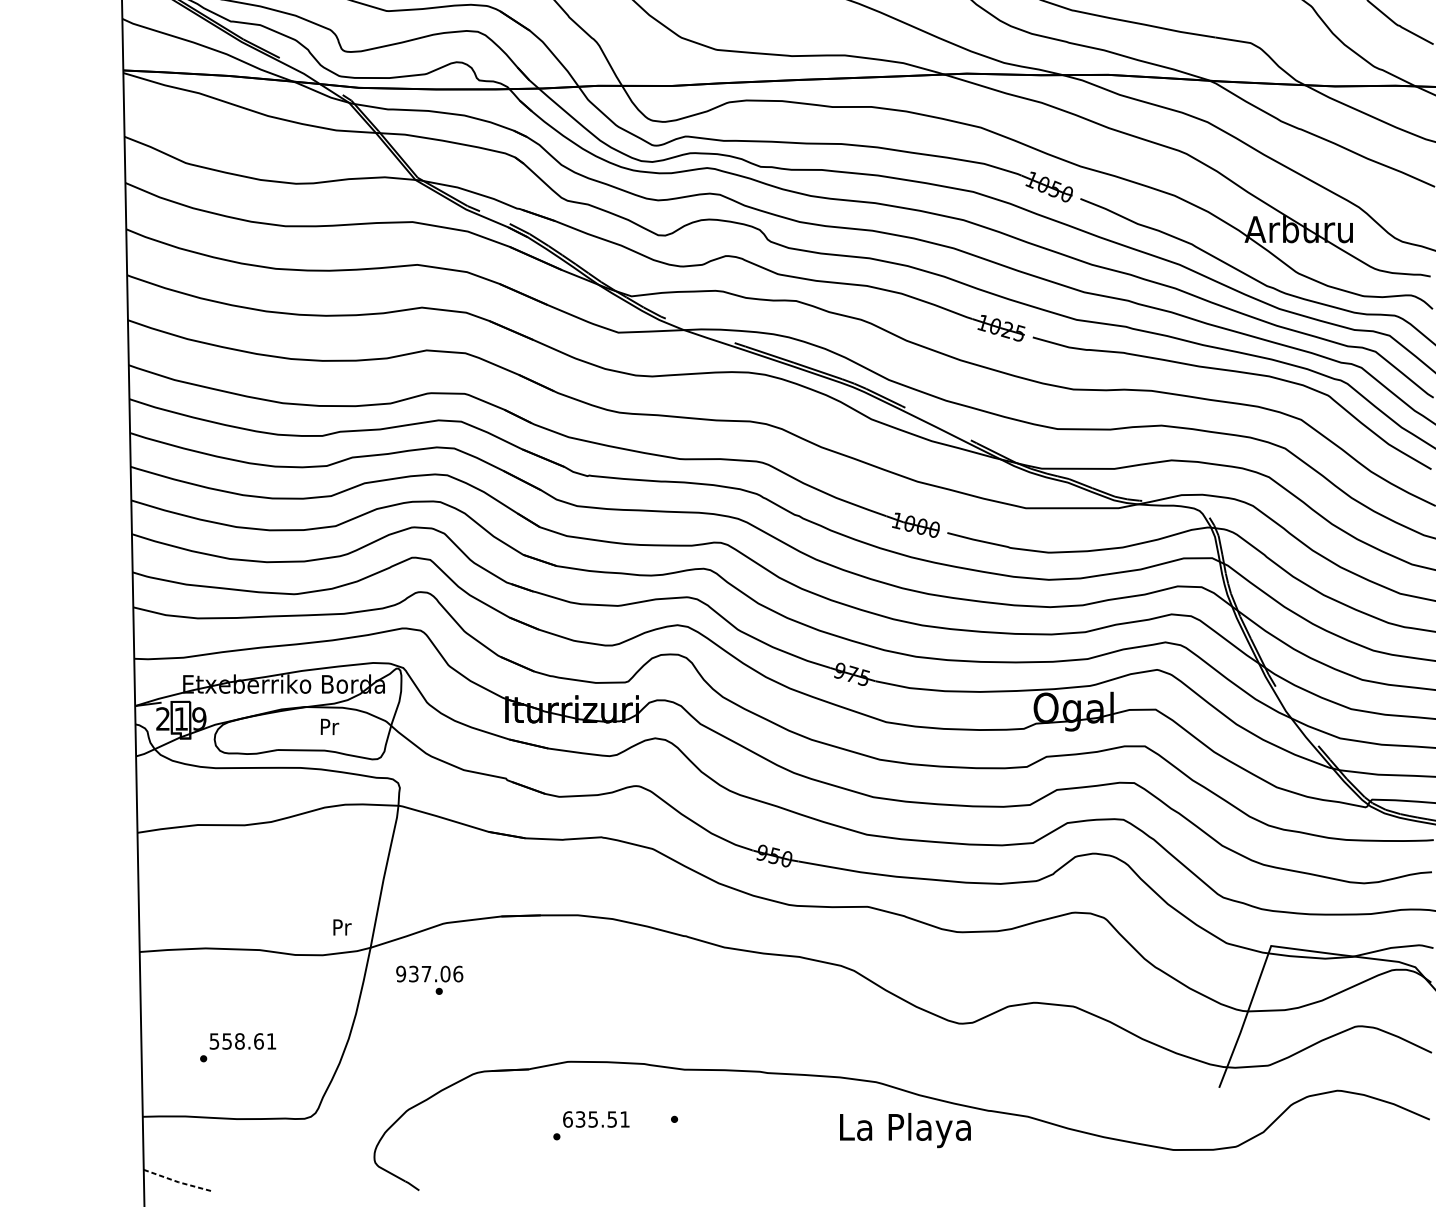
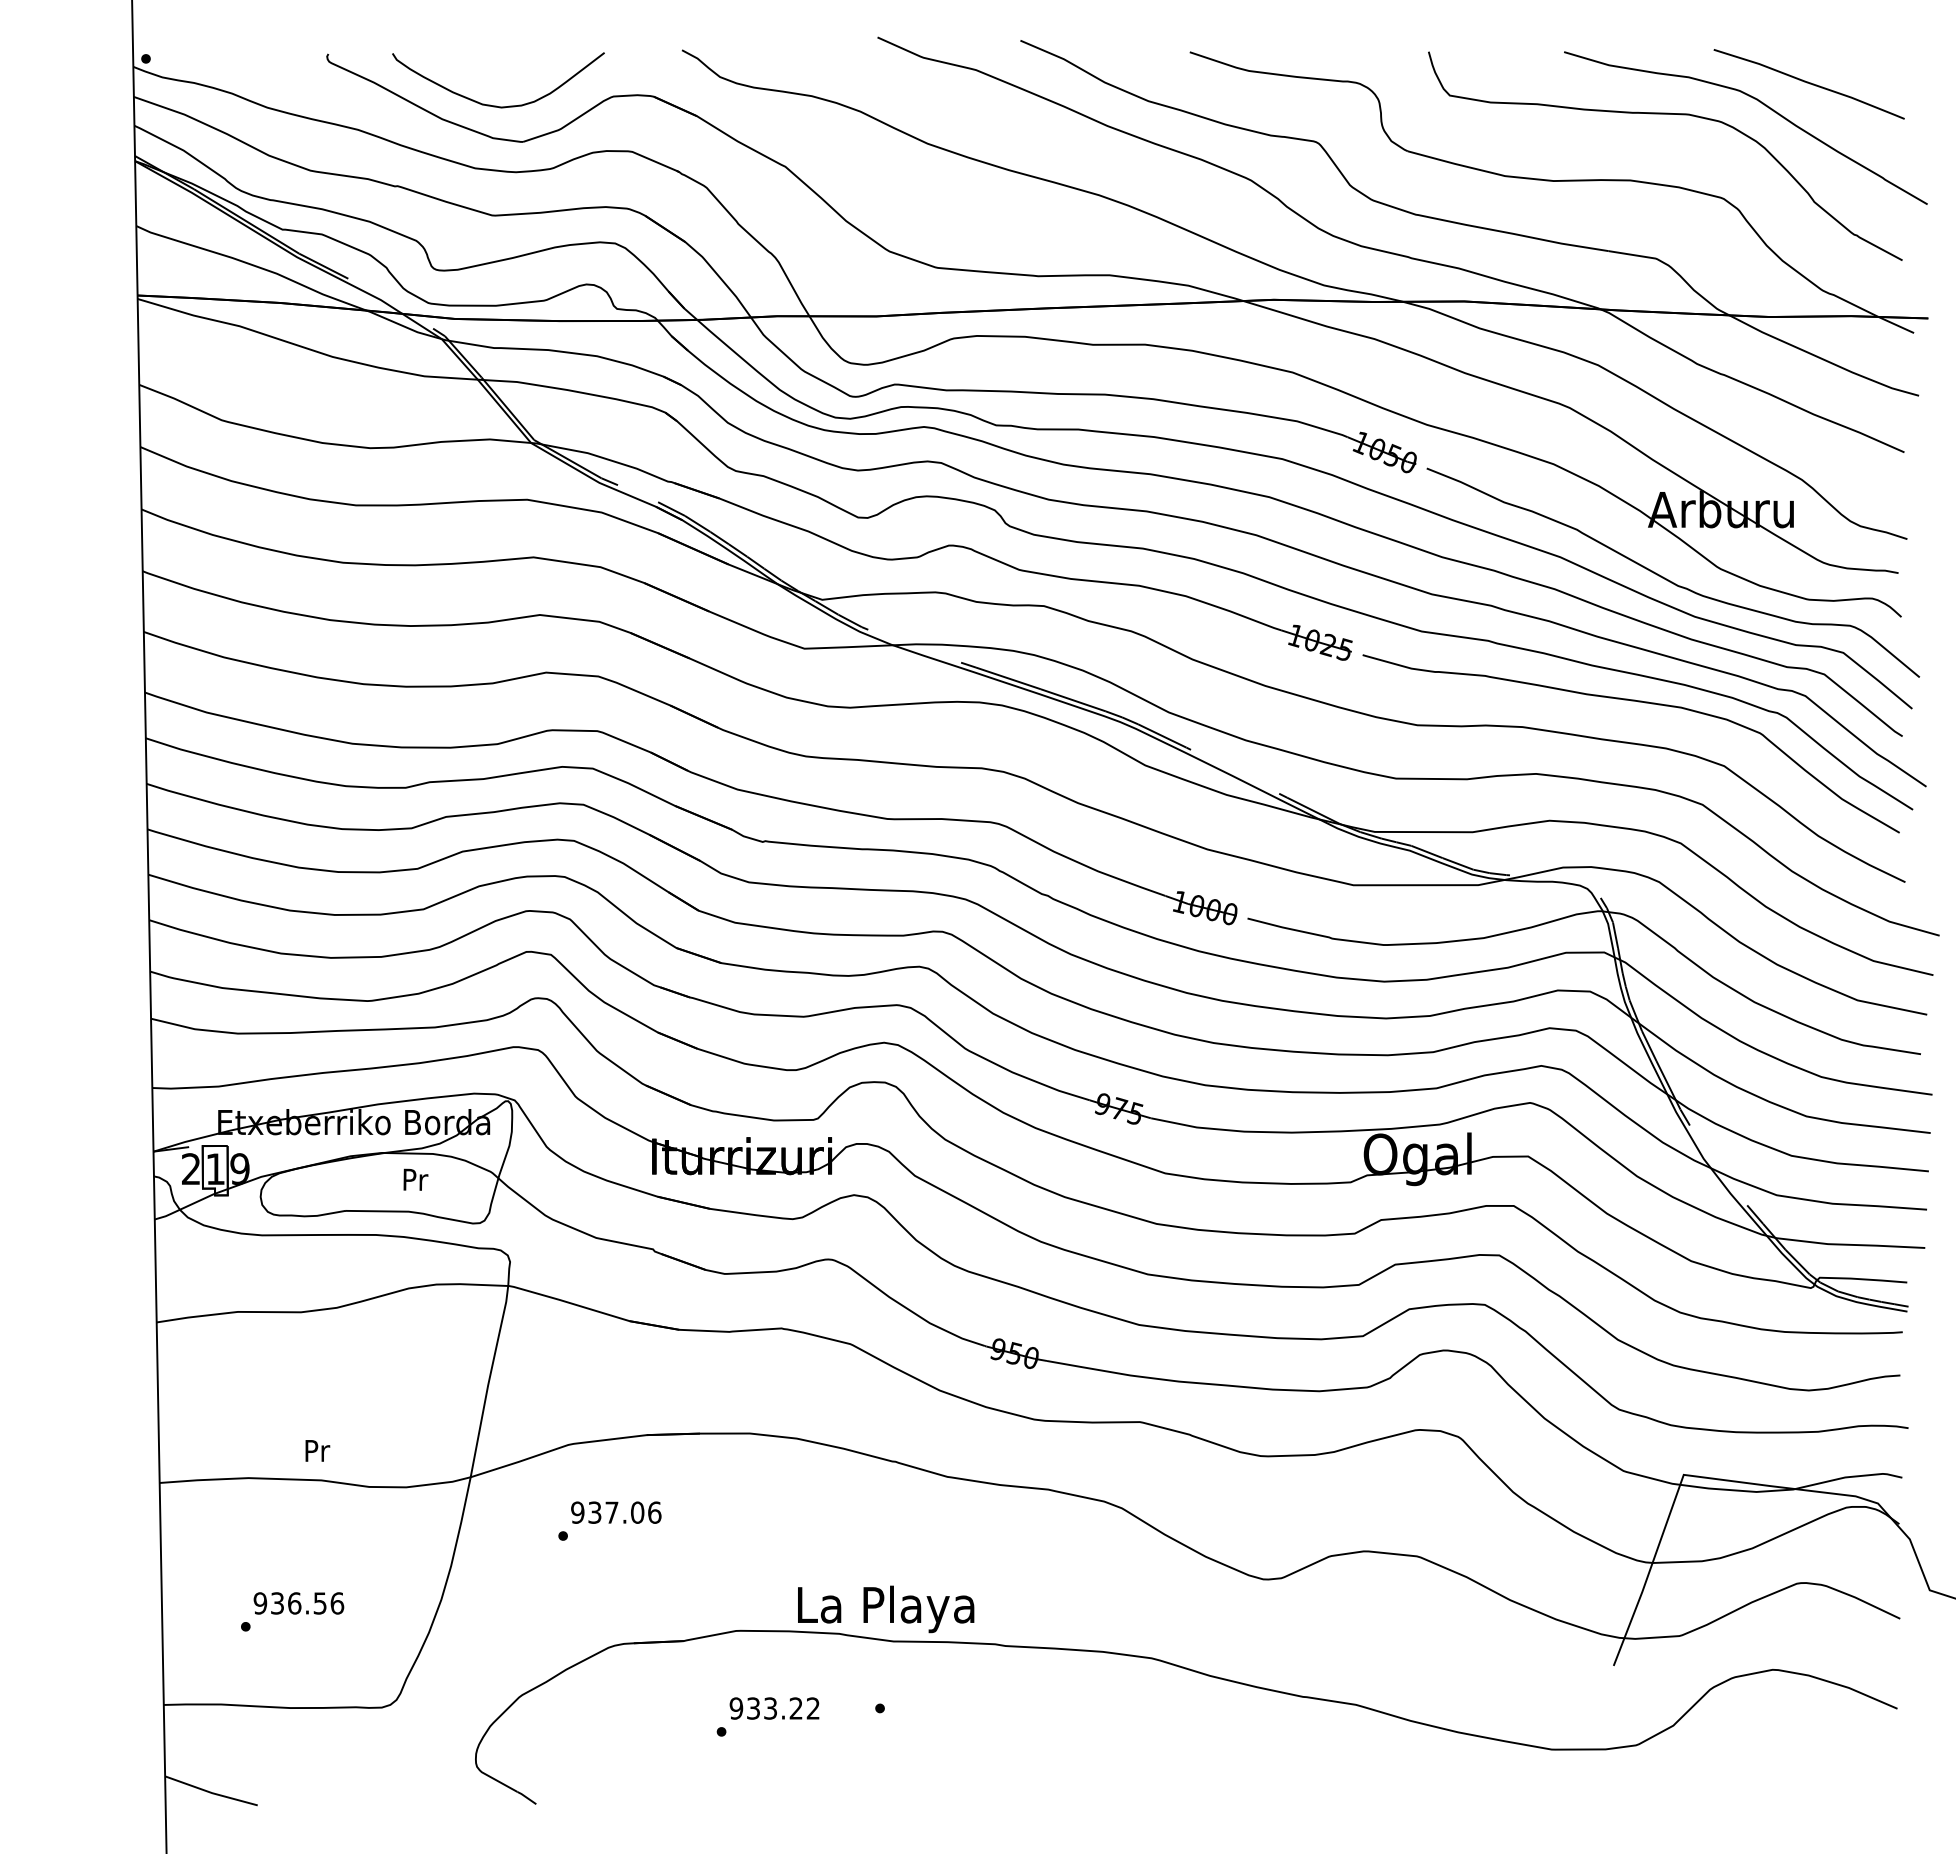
text: (342, 927) -> (317, 1450), moved
text: (429, 973) -> (616, 1512), moved
text: (242, 1041) -> (298, 1603), 558.61 -> 936.56
text: (596, 1119) -> (774, 1708), 635.51 -> 933.22
text: (905, 1130) -> (886, 1609), moved
line: (178, 1181) -> (211, 1792), dashed -> solid

